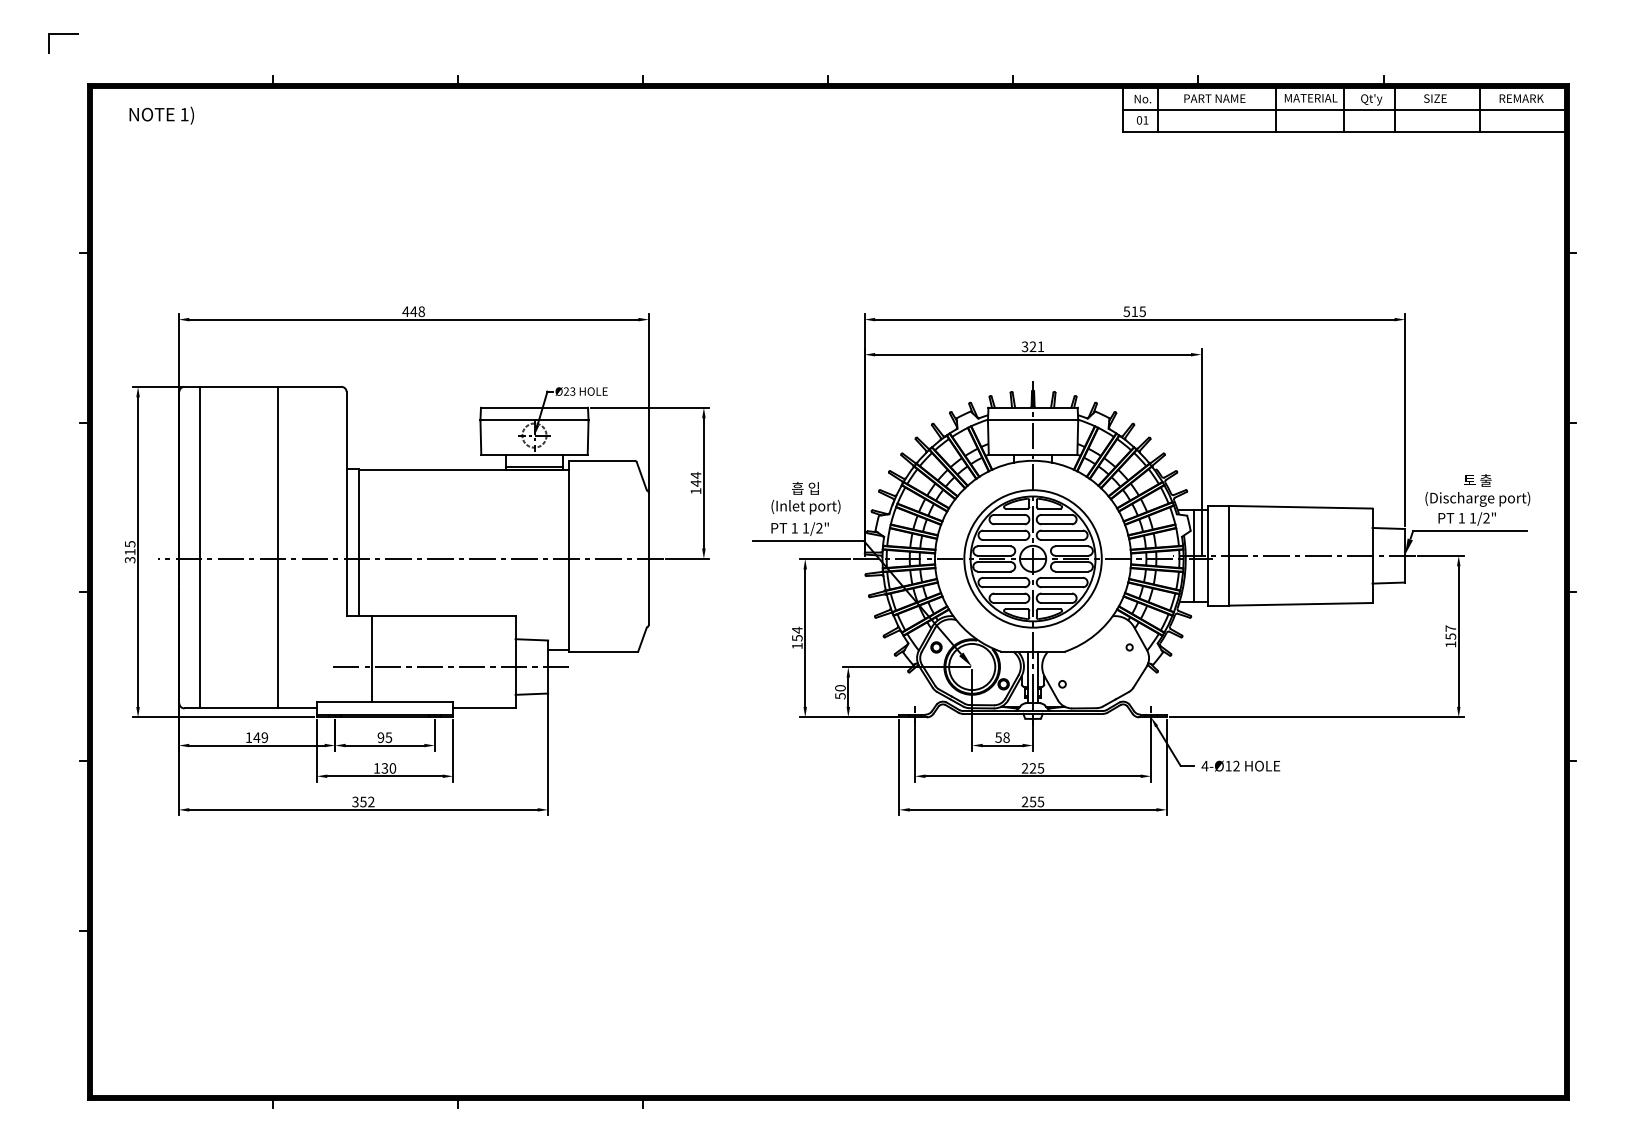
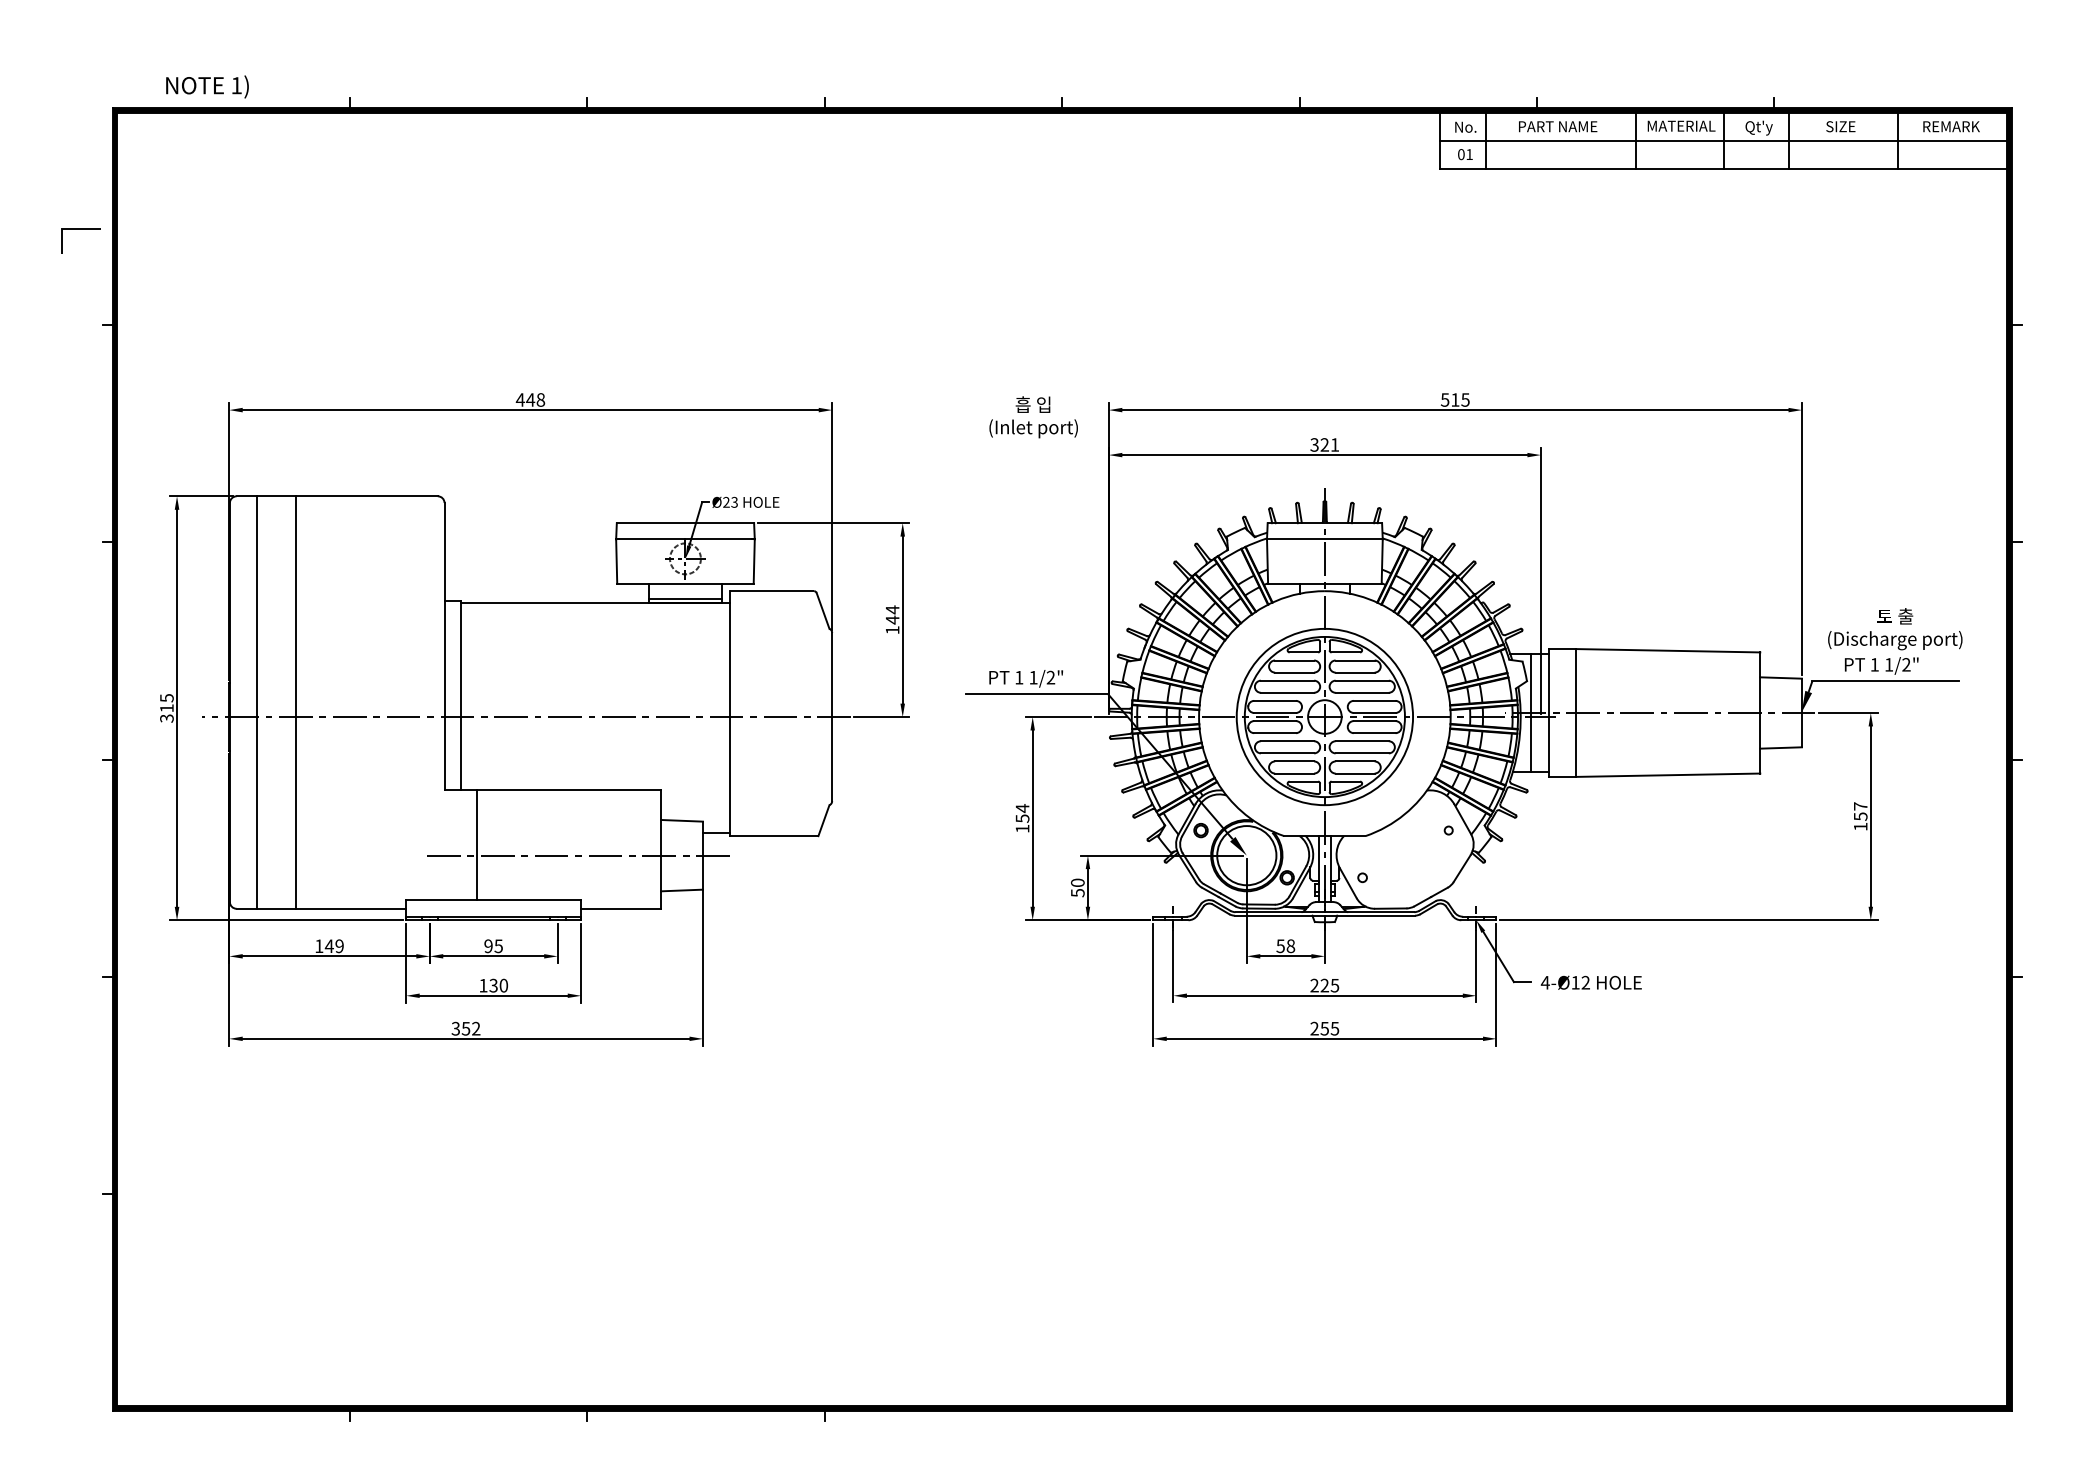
line: (63, 34) -> (81, 229), moved
text: (161, 115) -> (207, 86), moved
text: (805, 498) -> (1033, 417), moved
line: (278, 547) -> (295, 702), moved

